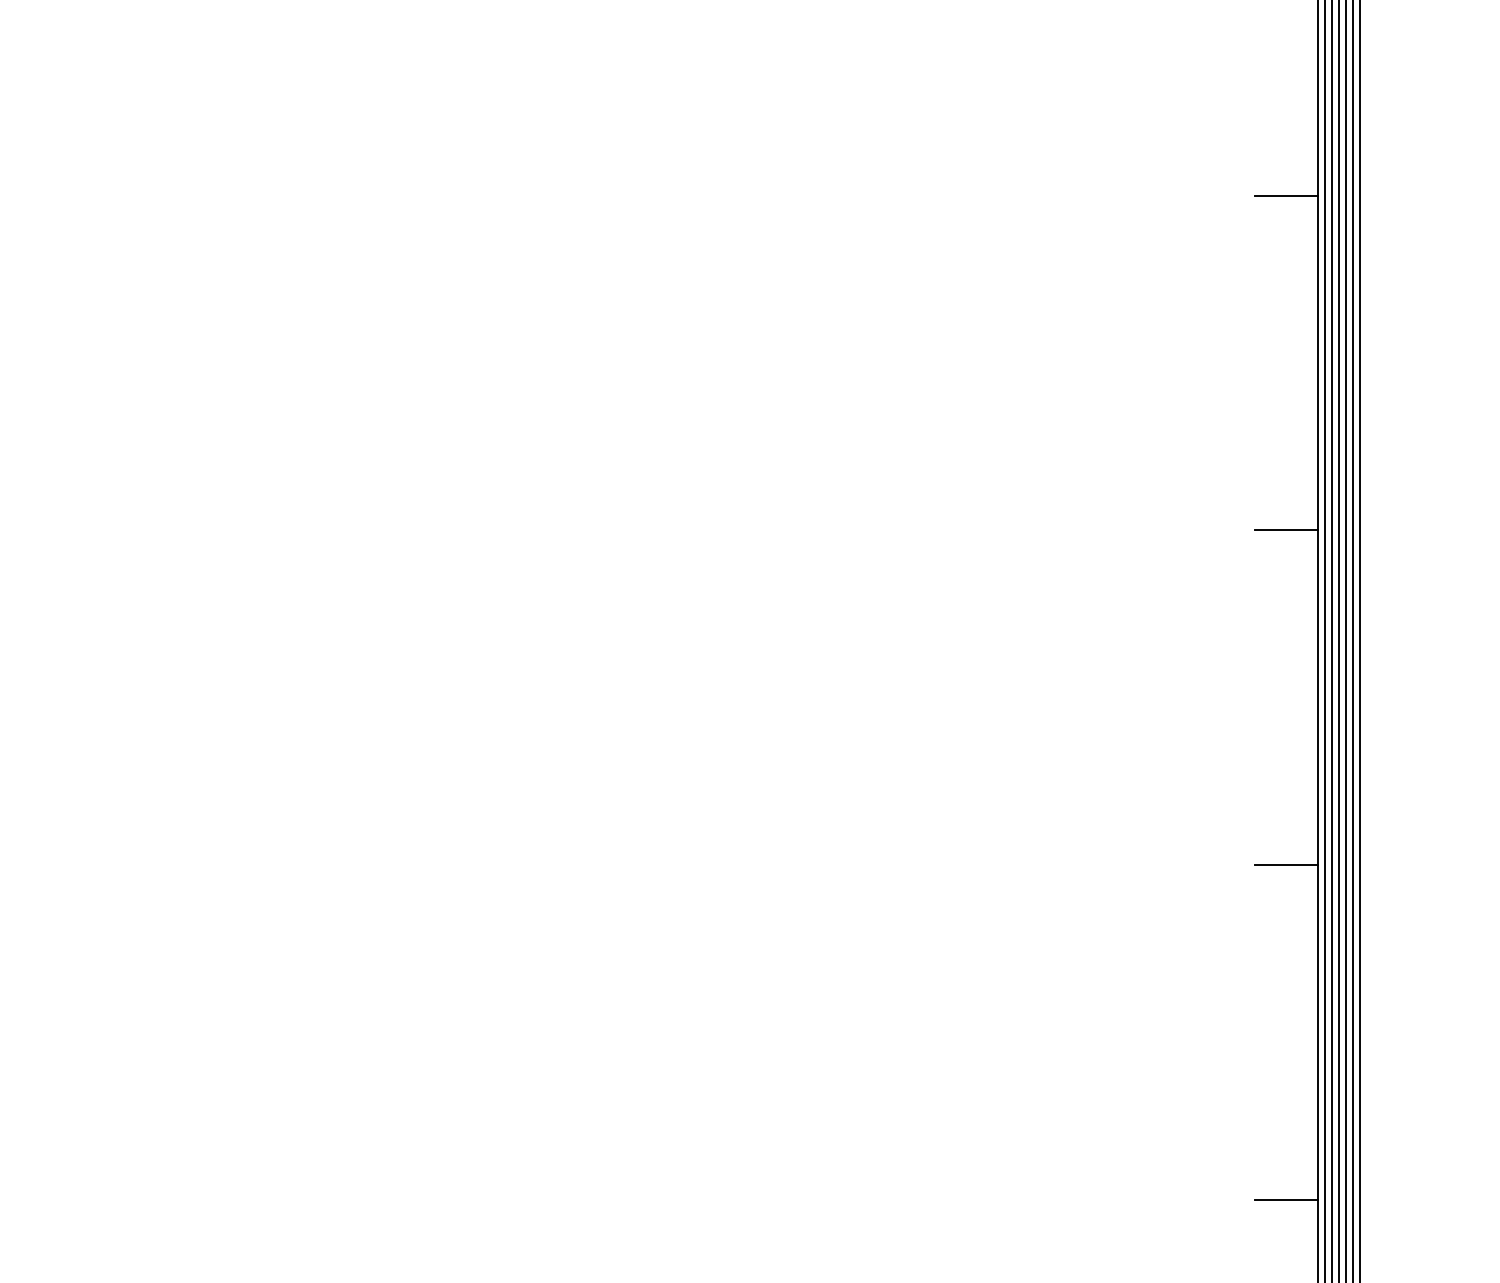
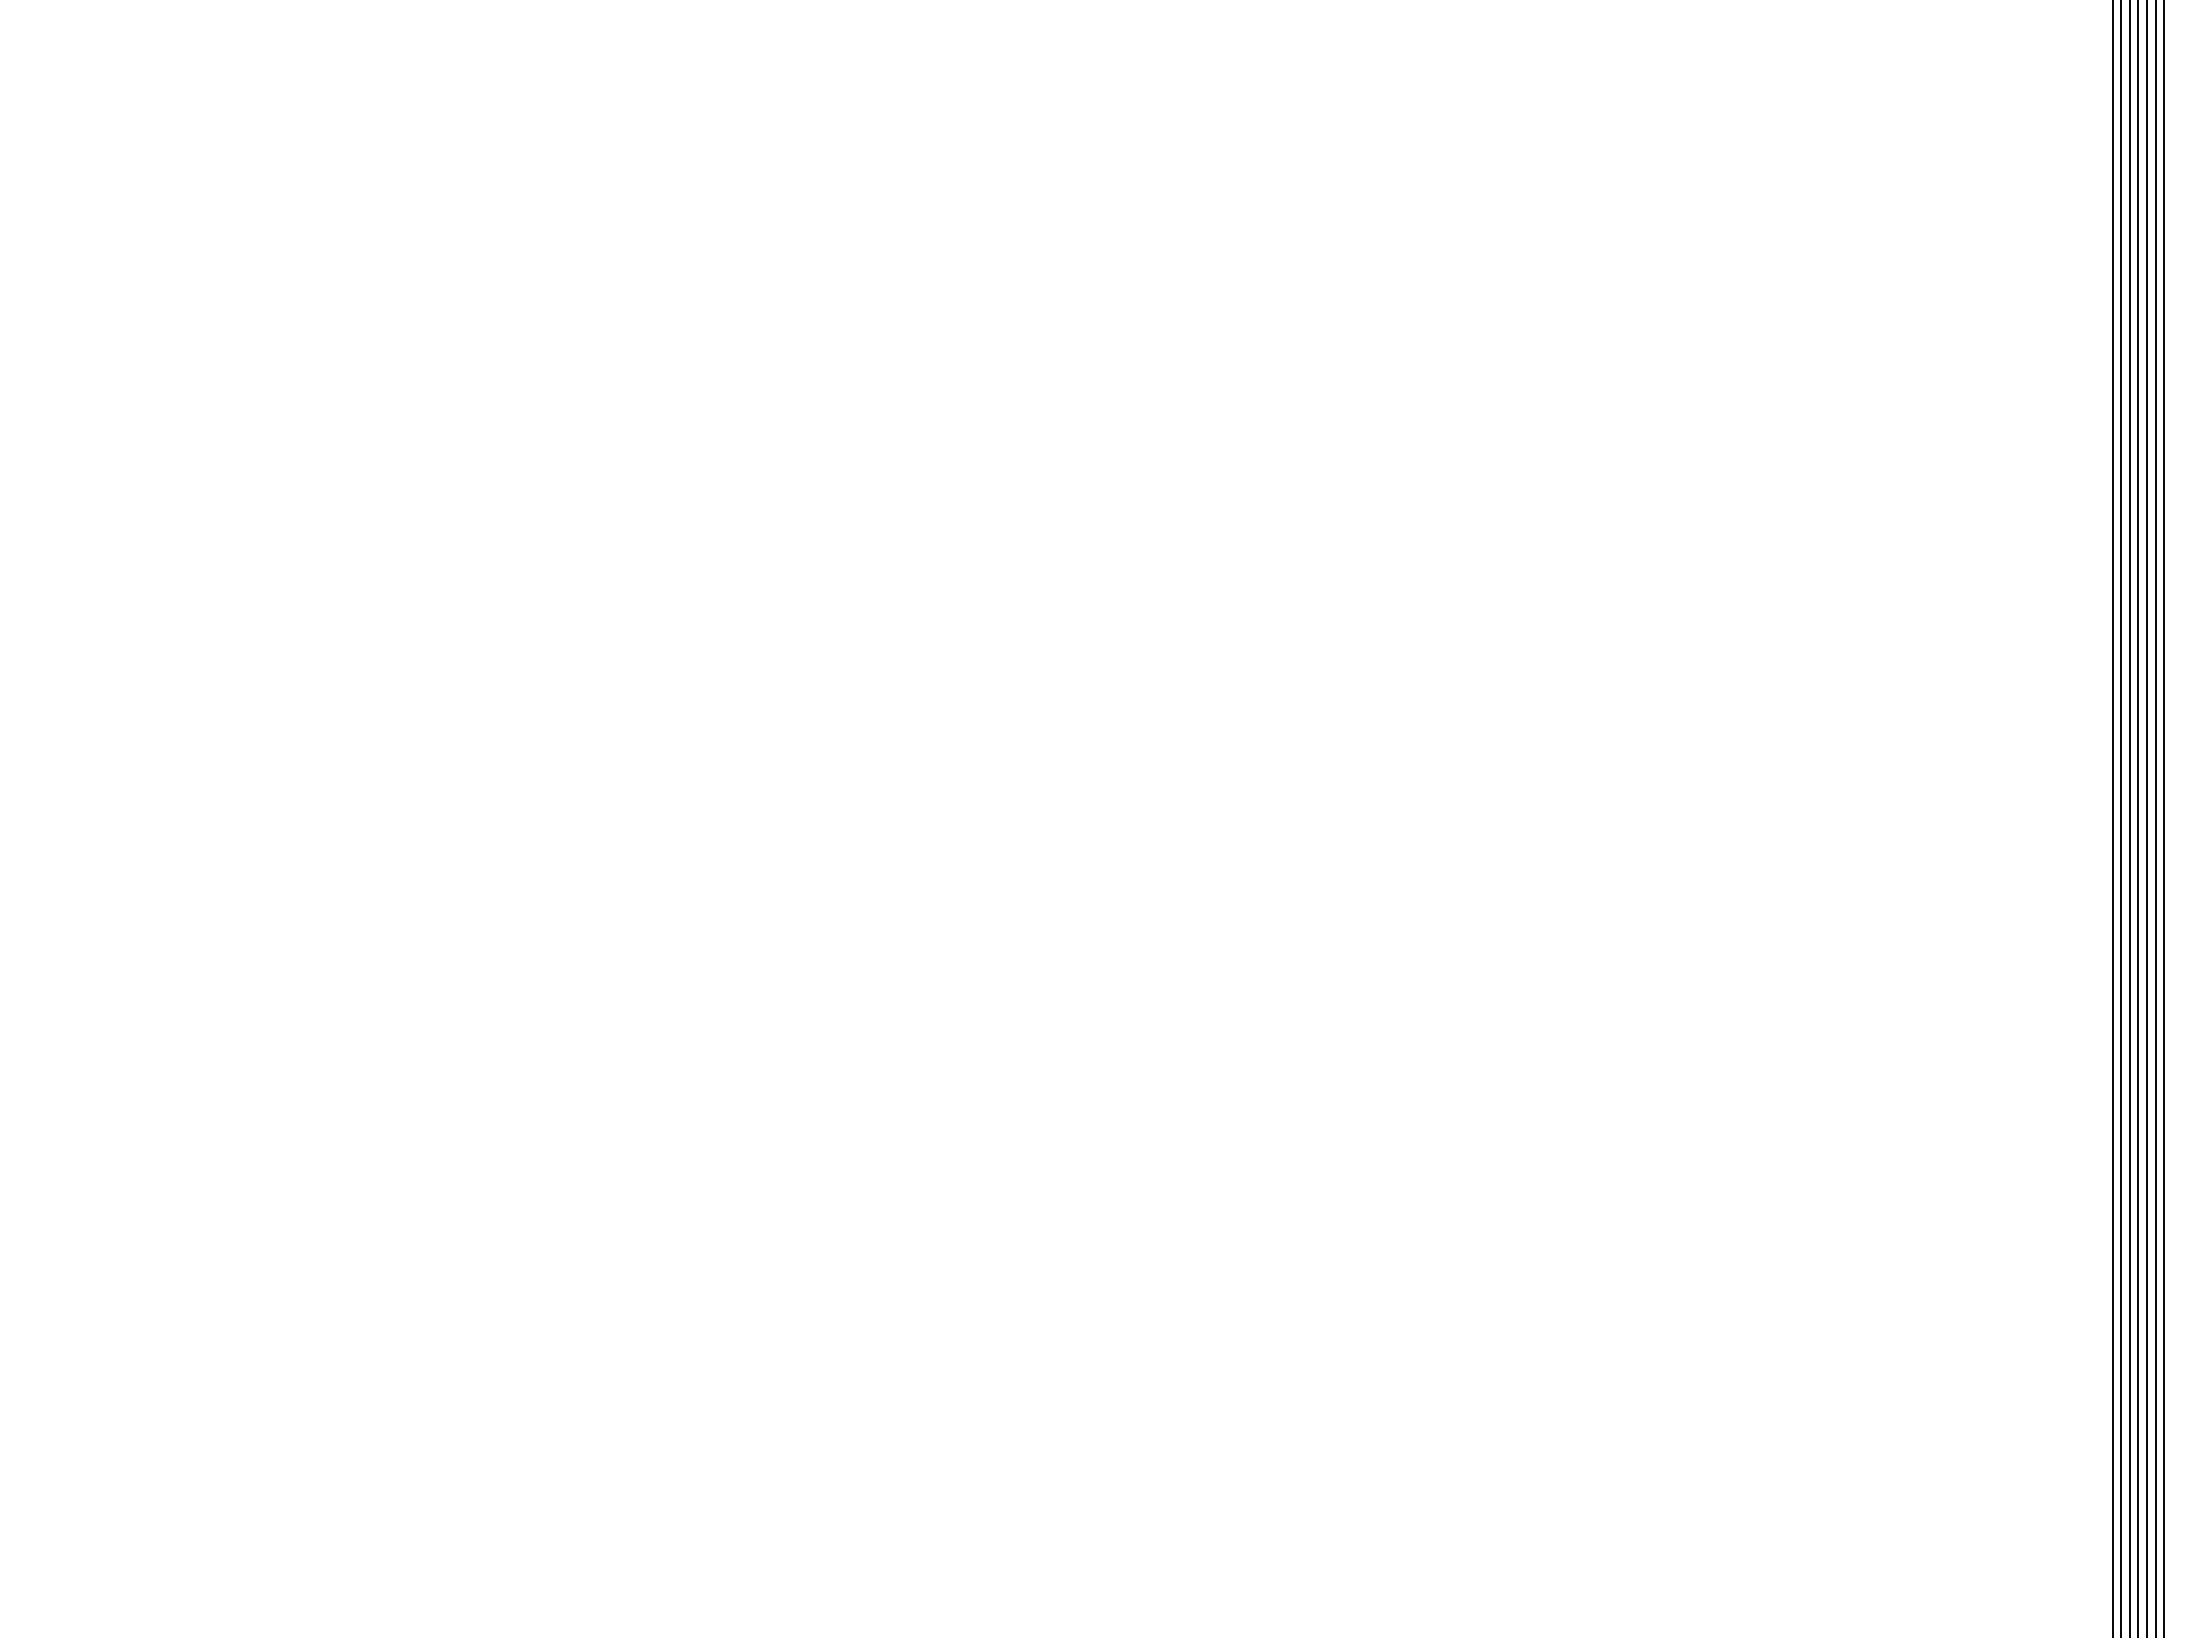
line: (1286, 195) -> (2073, 309), removed
line: (1286, 530) -> (2073, 720), removed
line: (1286, 864) -> (2073, 1130), removed
line: (1286, 1199) -> (2073, 1541), removed

